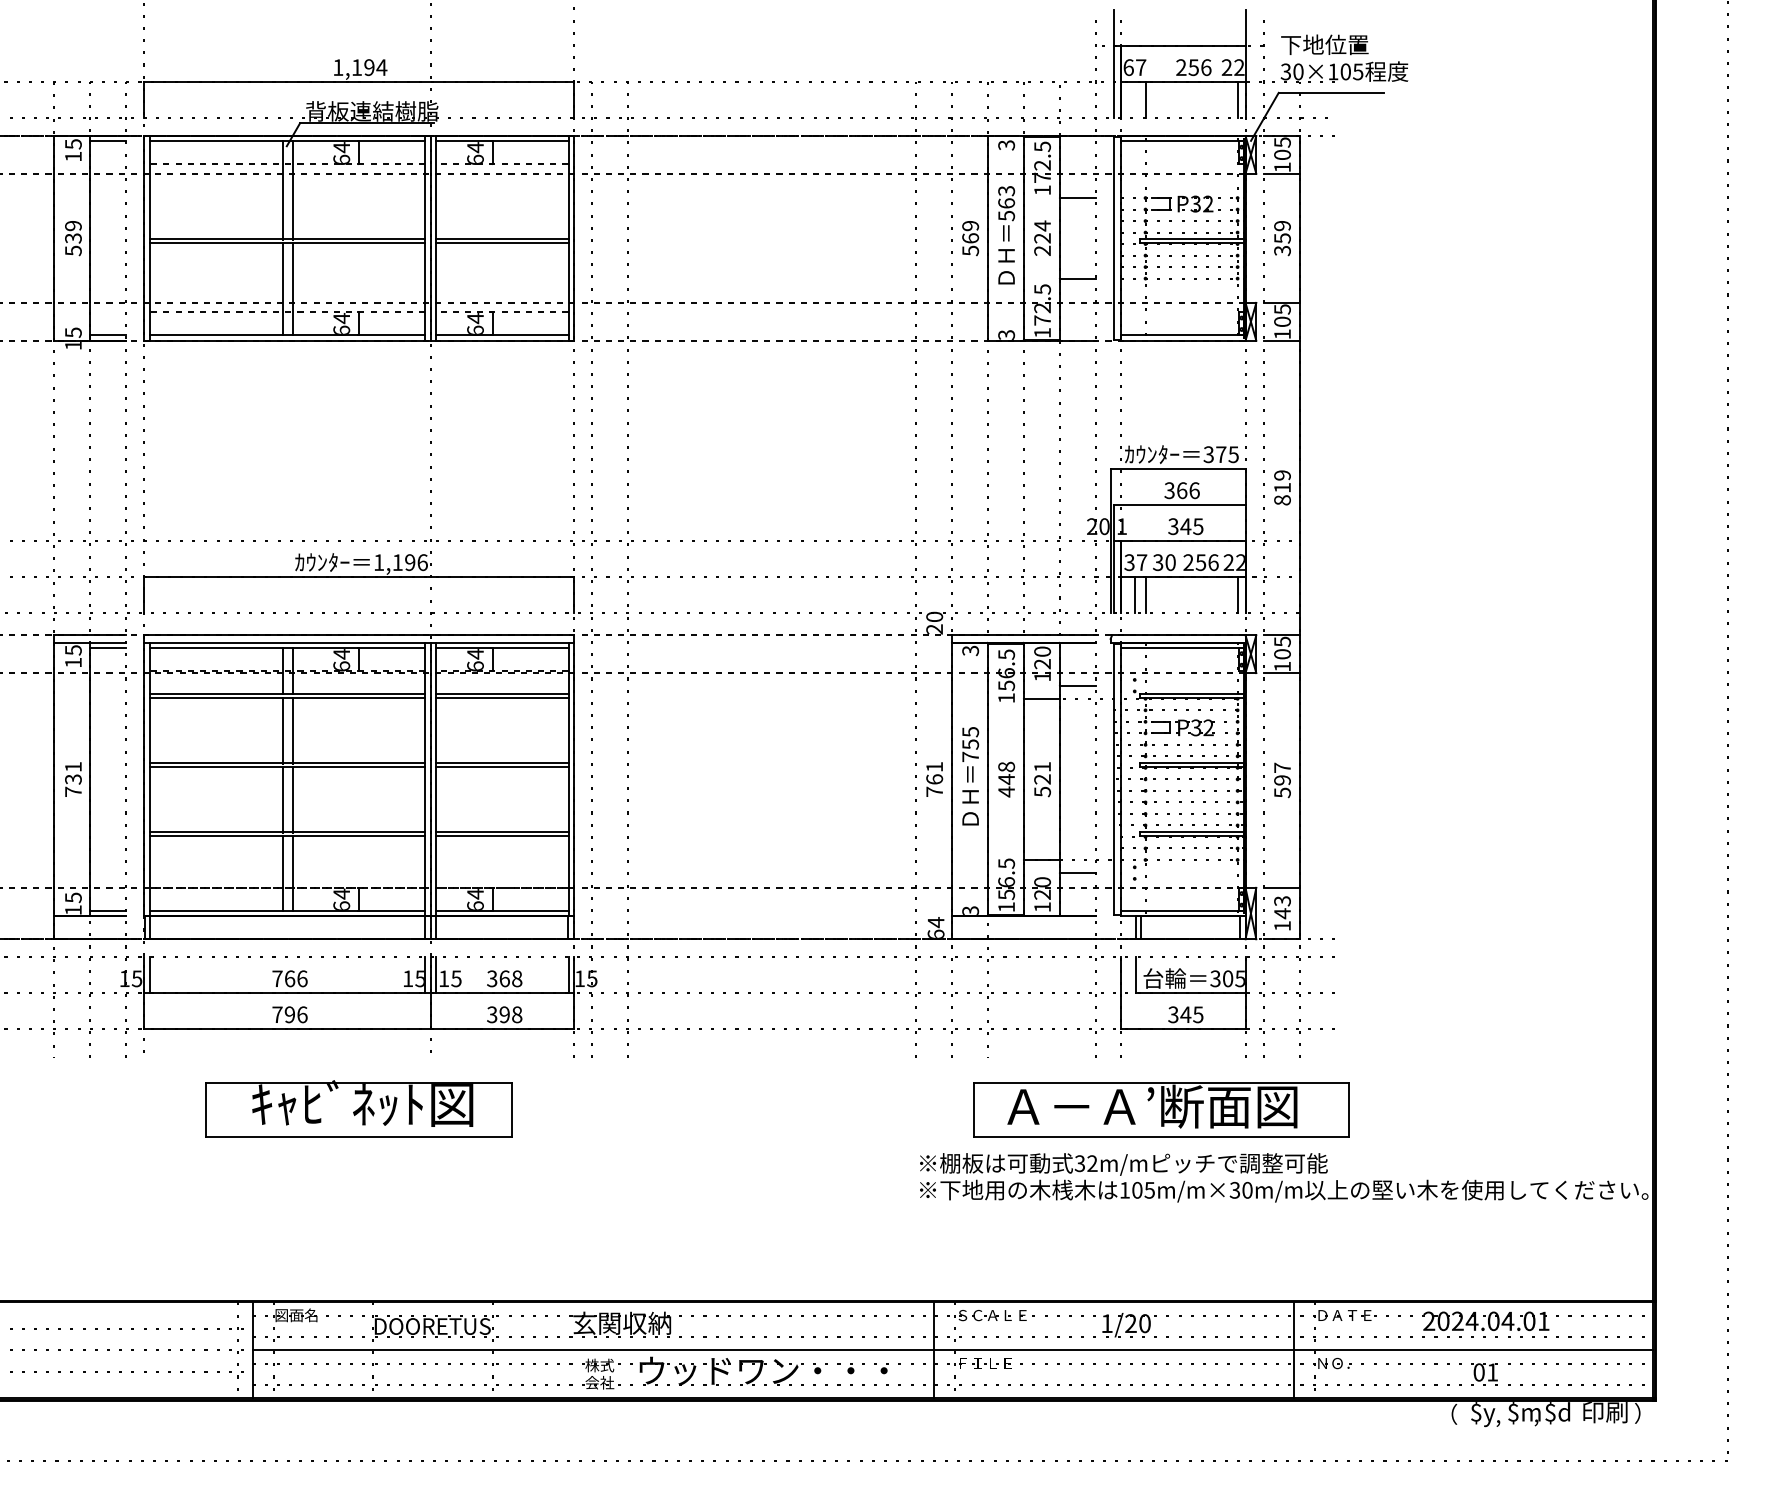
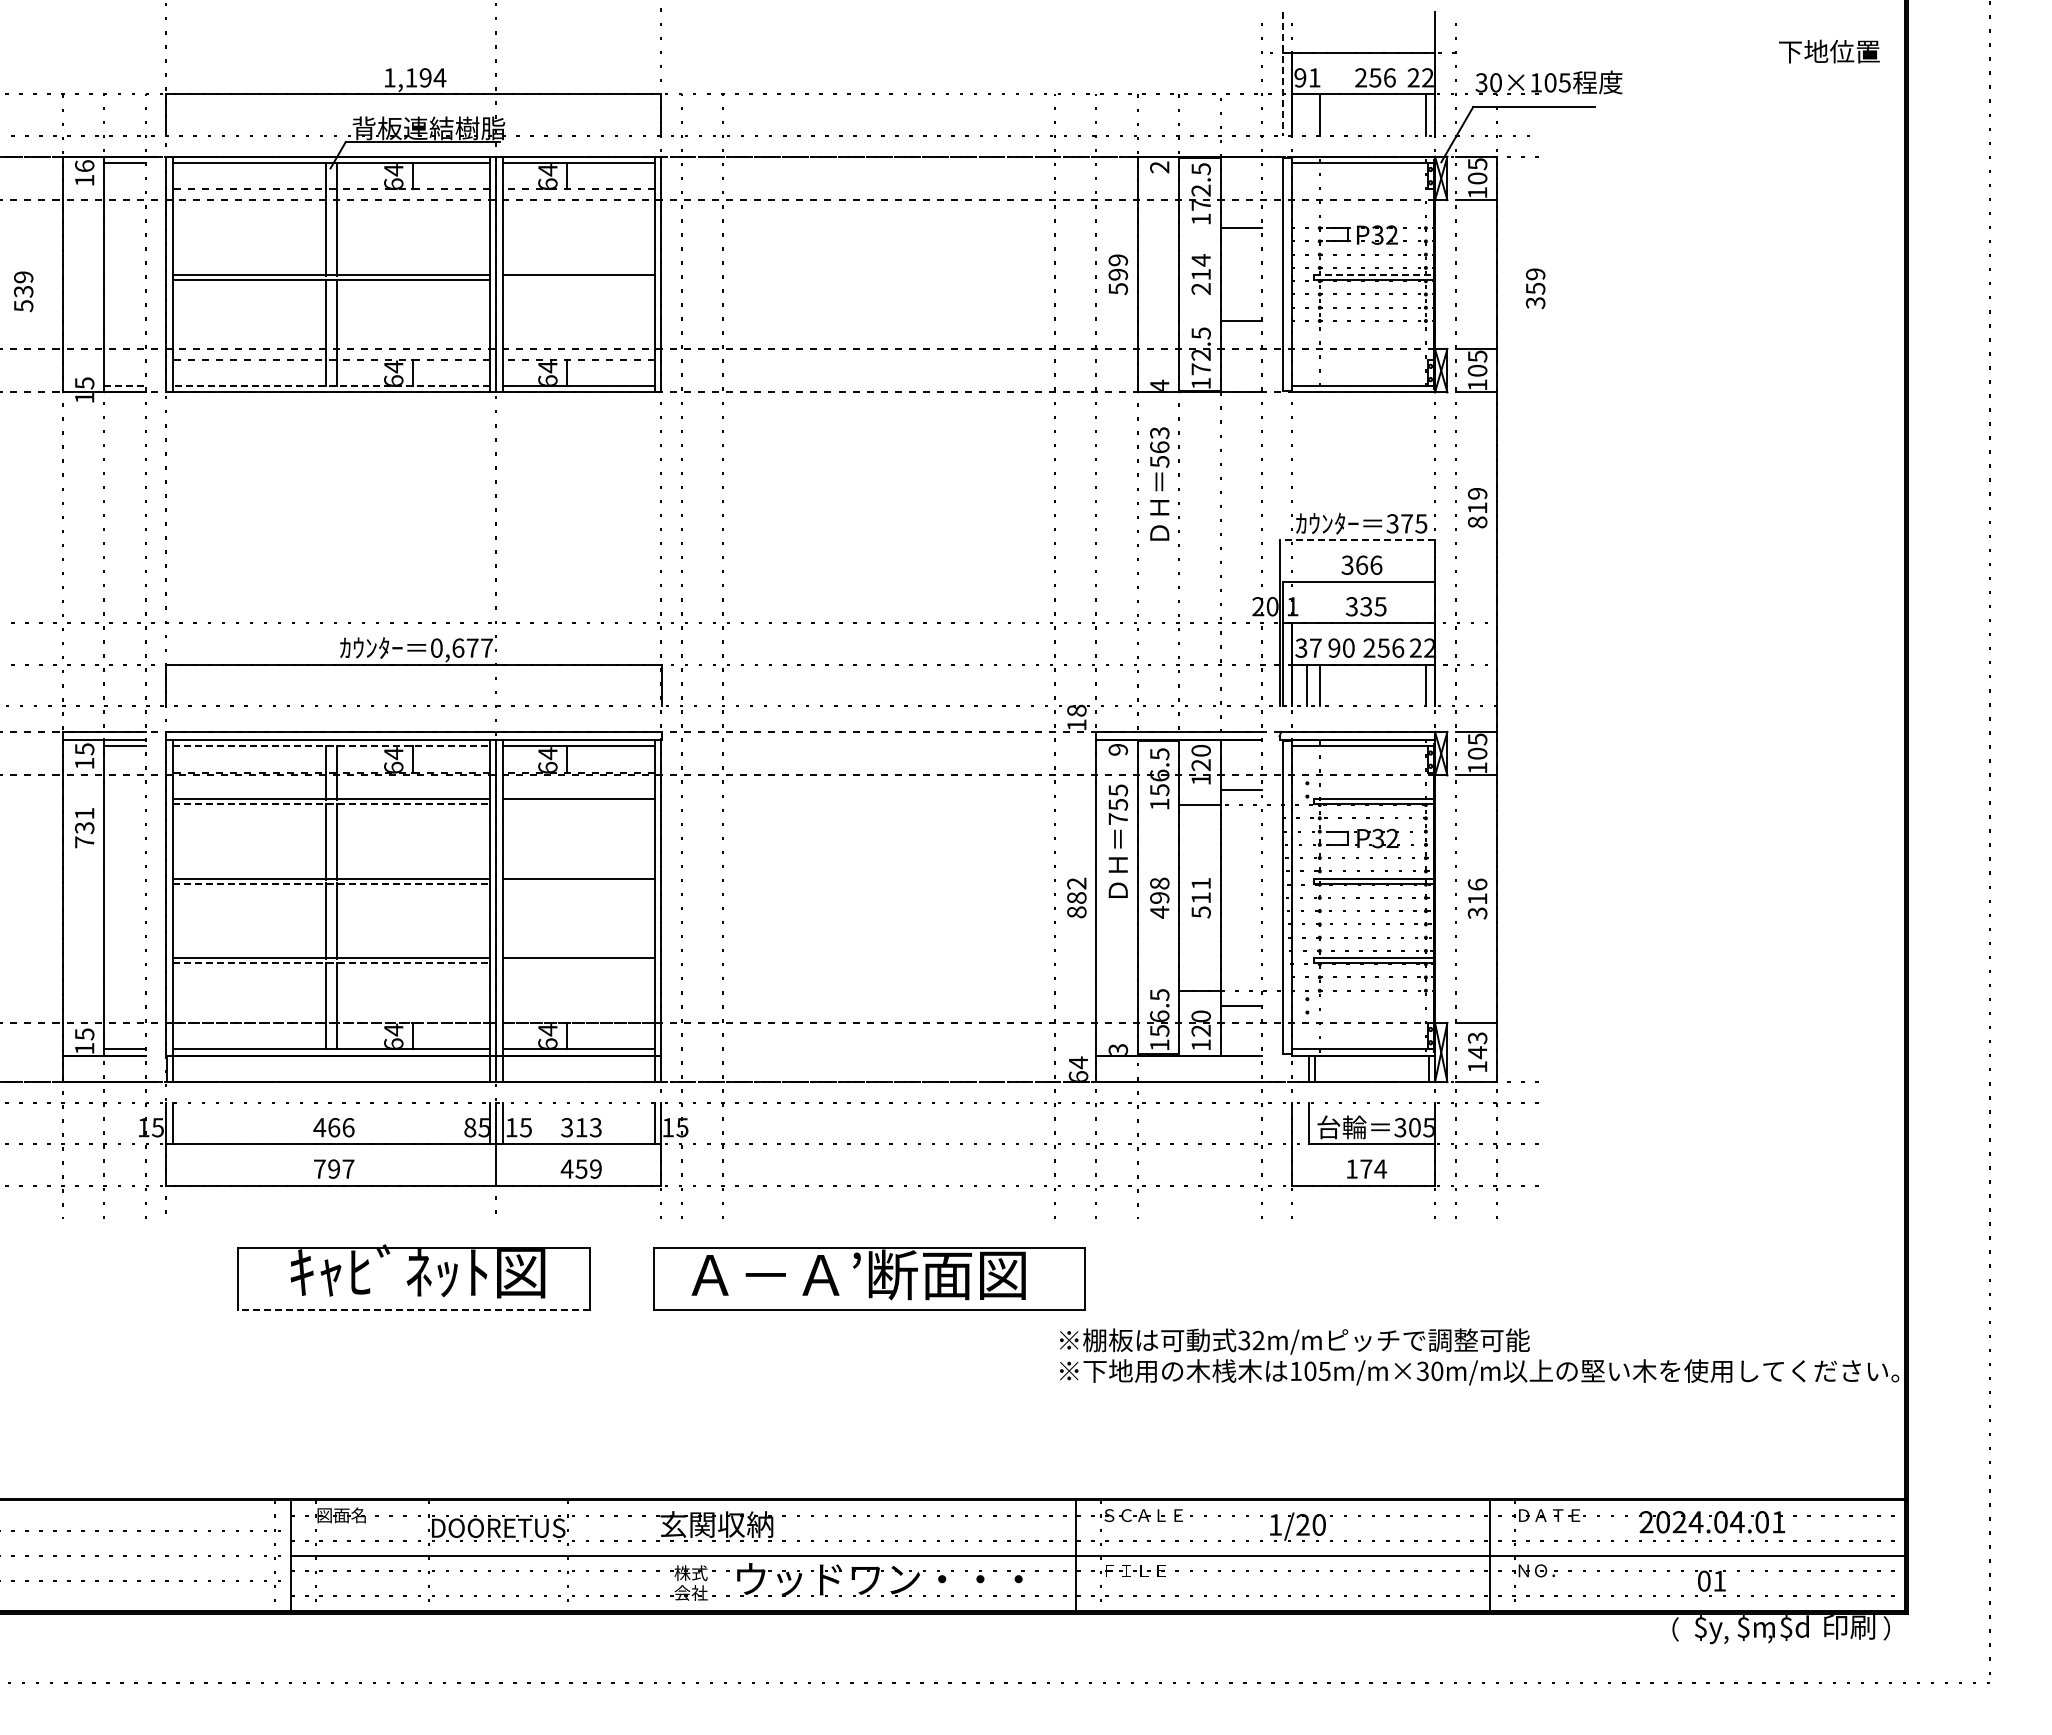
text: (1324, 44) -> (1829, 51), moved
line: (1114, 64) -> (1283, 74), solid -> dashed
text: (1134, 67) -> (1307, 77), 67 -> 91
text: (73, 144) -> (84, 166), 15 -> 16
text: (1006, 145) -> (1159, 167), 3 -> 2
text: (1006, 234) -> (1159, 483), moved
text: (73, 238) -> (23, 291), moved
text: (970, 238) -> (1118, 274), 569 -> 599
text: (1041, 238) -> (1200, 274), 224 -> 214
text: (1282, 238) -> (1535, 288), moved
line: (1192, 239) -> (1374, 275), solid -> dashed
line: (502, 243) -> (578, 280), removed
text: (1006, 333) -> (1159, 384), 3 -> 4
line: (107, 335) -> (124, 386), solid -> dashed
line: (287, 335) -> (331, 386), solid -> dashed
line: (1178, 469) -> (1357, 540), solid -> dashed
text: (1282, 488) -> (1477, 508), moved
text: (1185, 526) -> (1365, 606), 345 -> 335
text: (401, 562) -> (462, 647), 1,196 -> 0,677
text: (1158, 562) -> (1334, 647), 30 -> 90
text: (934, 622) -> (1076, 717), 20 -> 18
line: (287, 647) -> (331, 746), solid -> dashed
text: (969, 650) -> (1117, 749), 3 -> 9
line: (287, 698) -> (331, 804), solid -> dashed
line: (502, 698) -> (578, 804), removed
line: (287, 766) -> (331, 883), solid -> dashed
line: (502, 766) -> (578, 883), removed
text: (970, 775) -> (1118, 840), moved
text: (73, 779) -> (84, 828), moved
text: (934, 779) -> (1076, 897), 761 -> 882
text: (1006, 779) -> (1159, 897), 448 -> 498
text: (1041, 779) -> (1200, 897), 521 -> 511
text: (1282, 779) -> (1477, 898), 597 -> 316
line: (287, 836) -> (331, 963), solid -> dashed
line: (502, 836) -> (578, 963), removed
text: (277, 978) -> (319, 1127), 766 -> 466
text: (408, 978) -> (470, 1127), 15 -> 85
text: (510, 978) -> (588, 1127), 368 -> 313
text: (302, 1014) -> (348, 1168), 796 -> 797
text: (503, 1014) -> (580, 1168), 398 -> 459
text: (1186, 1014) -> (1366, 1168), 345 -> 174
part: (1161, 1109) -> (869, 1278), moved
line: (358, 1137) -> (413, 1310), solid -> dashed

